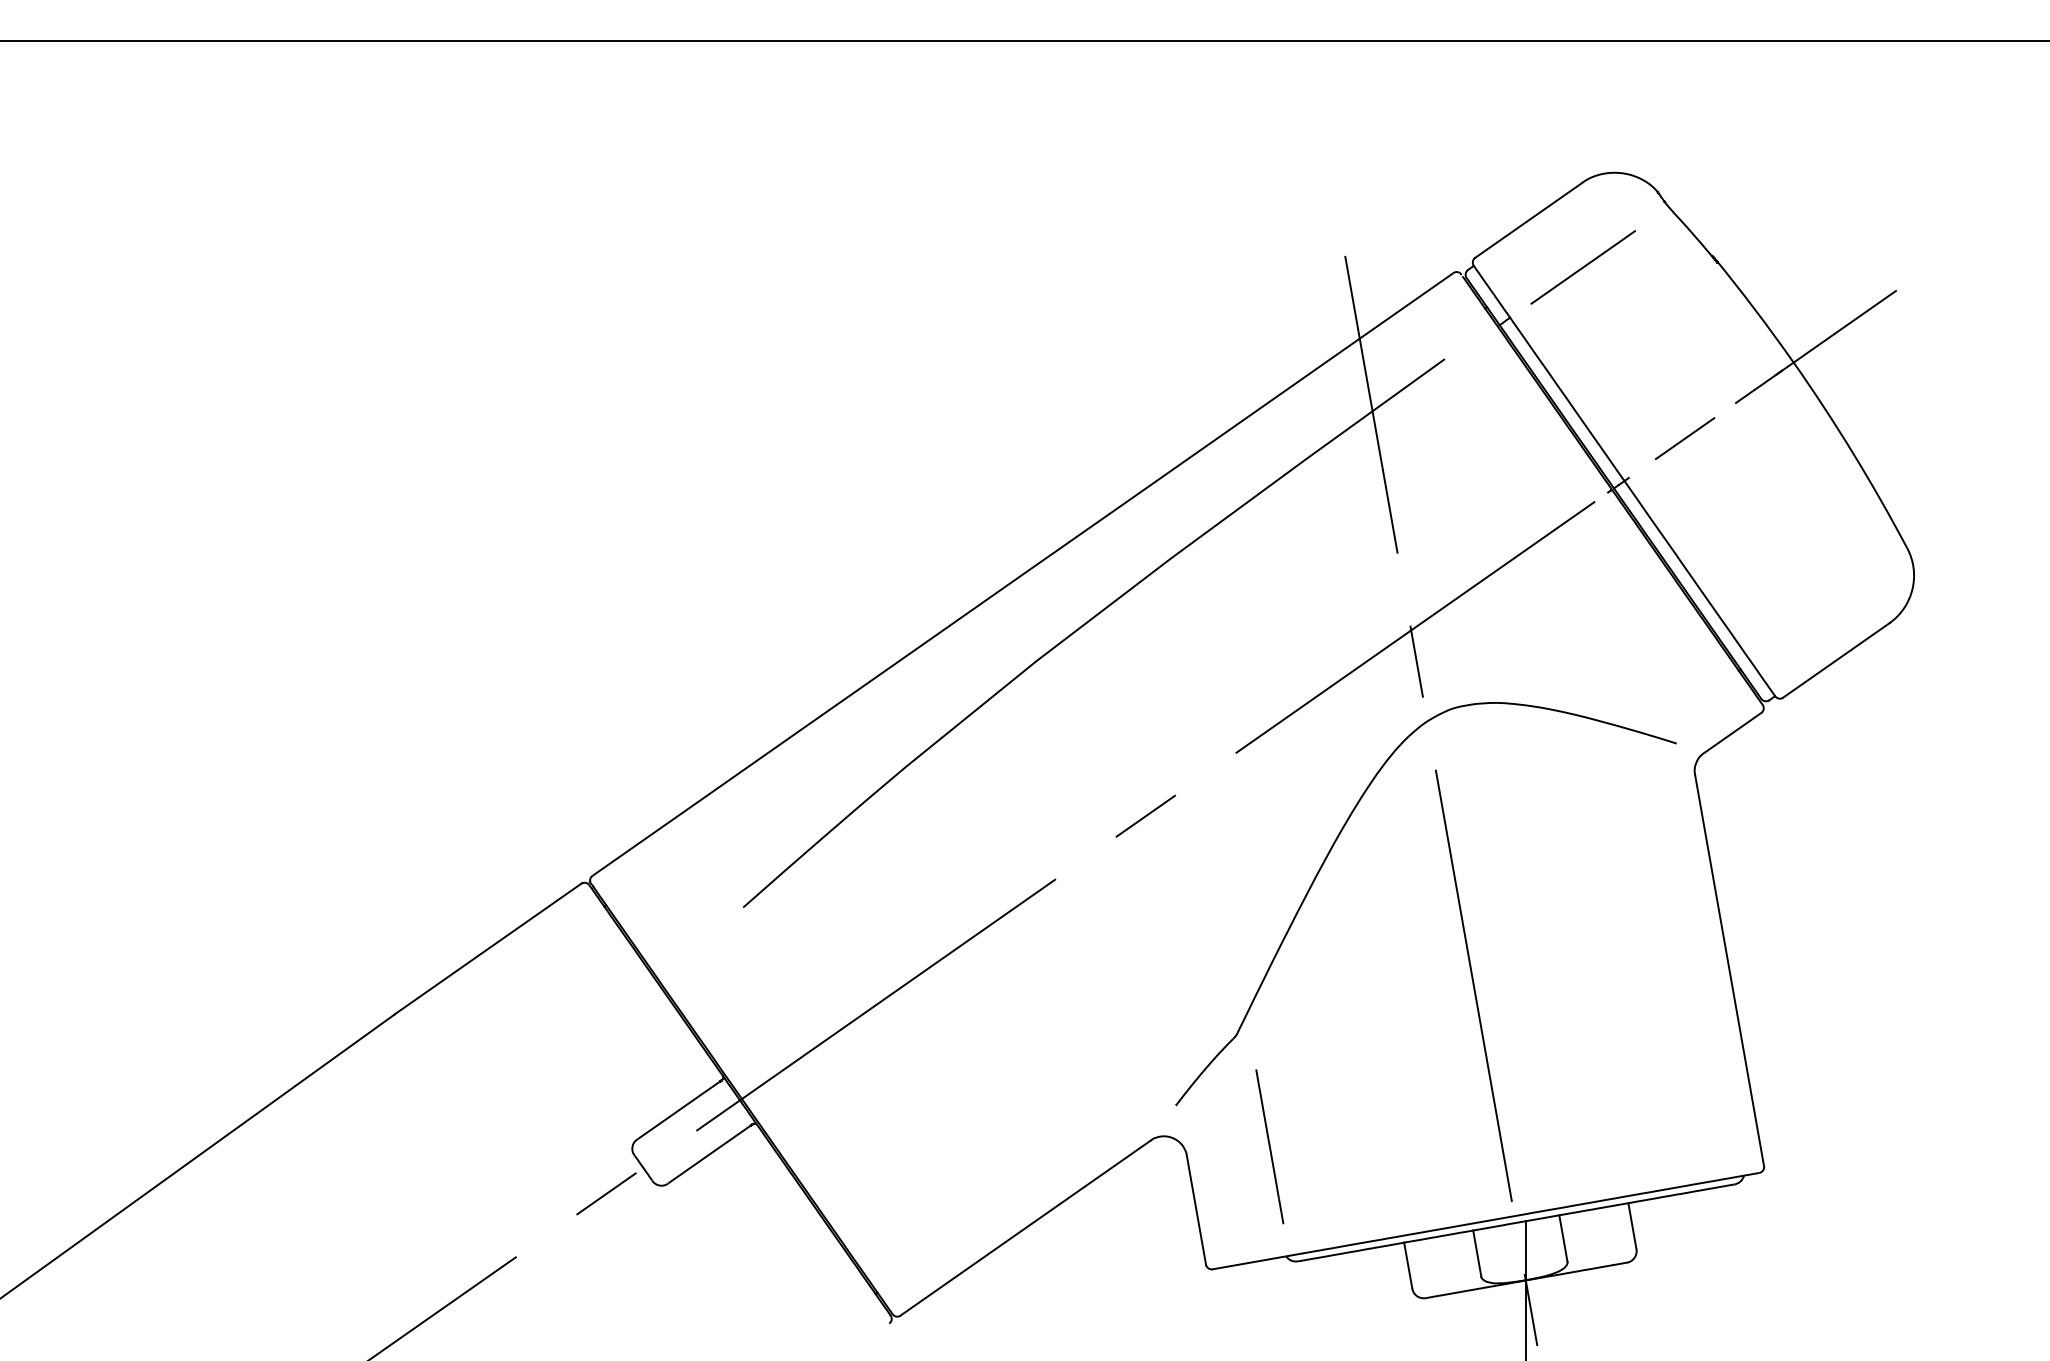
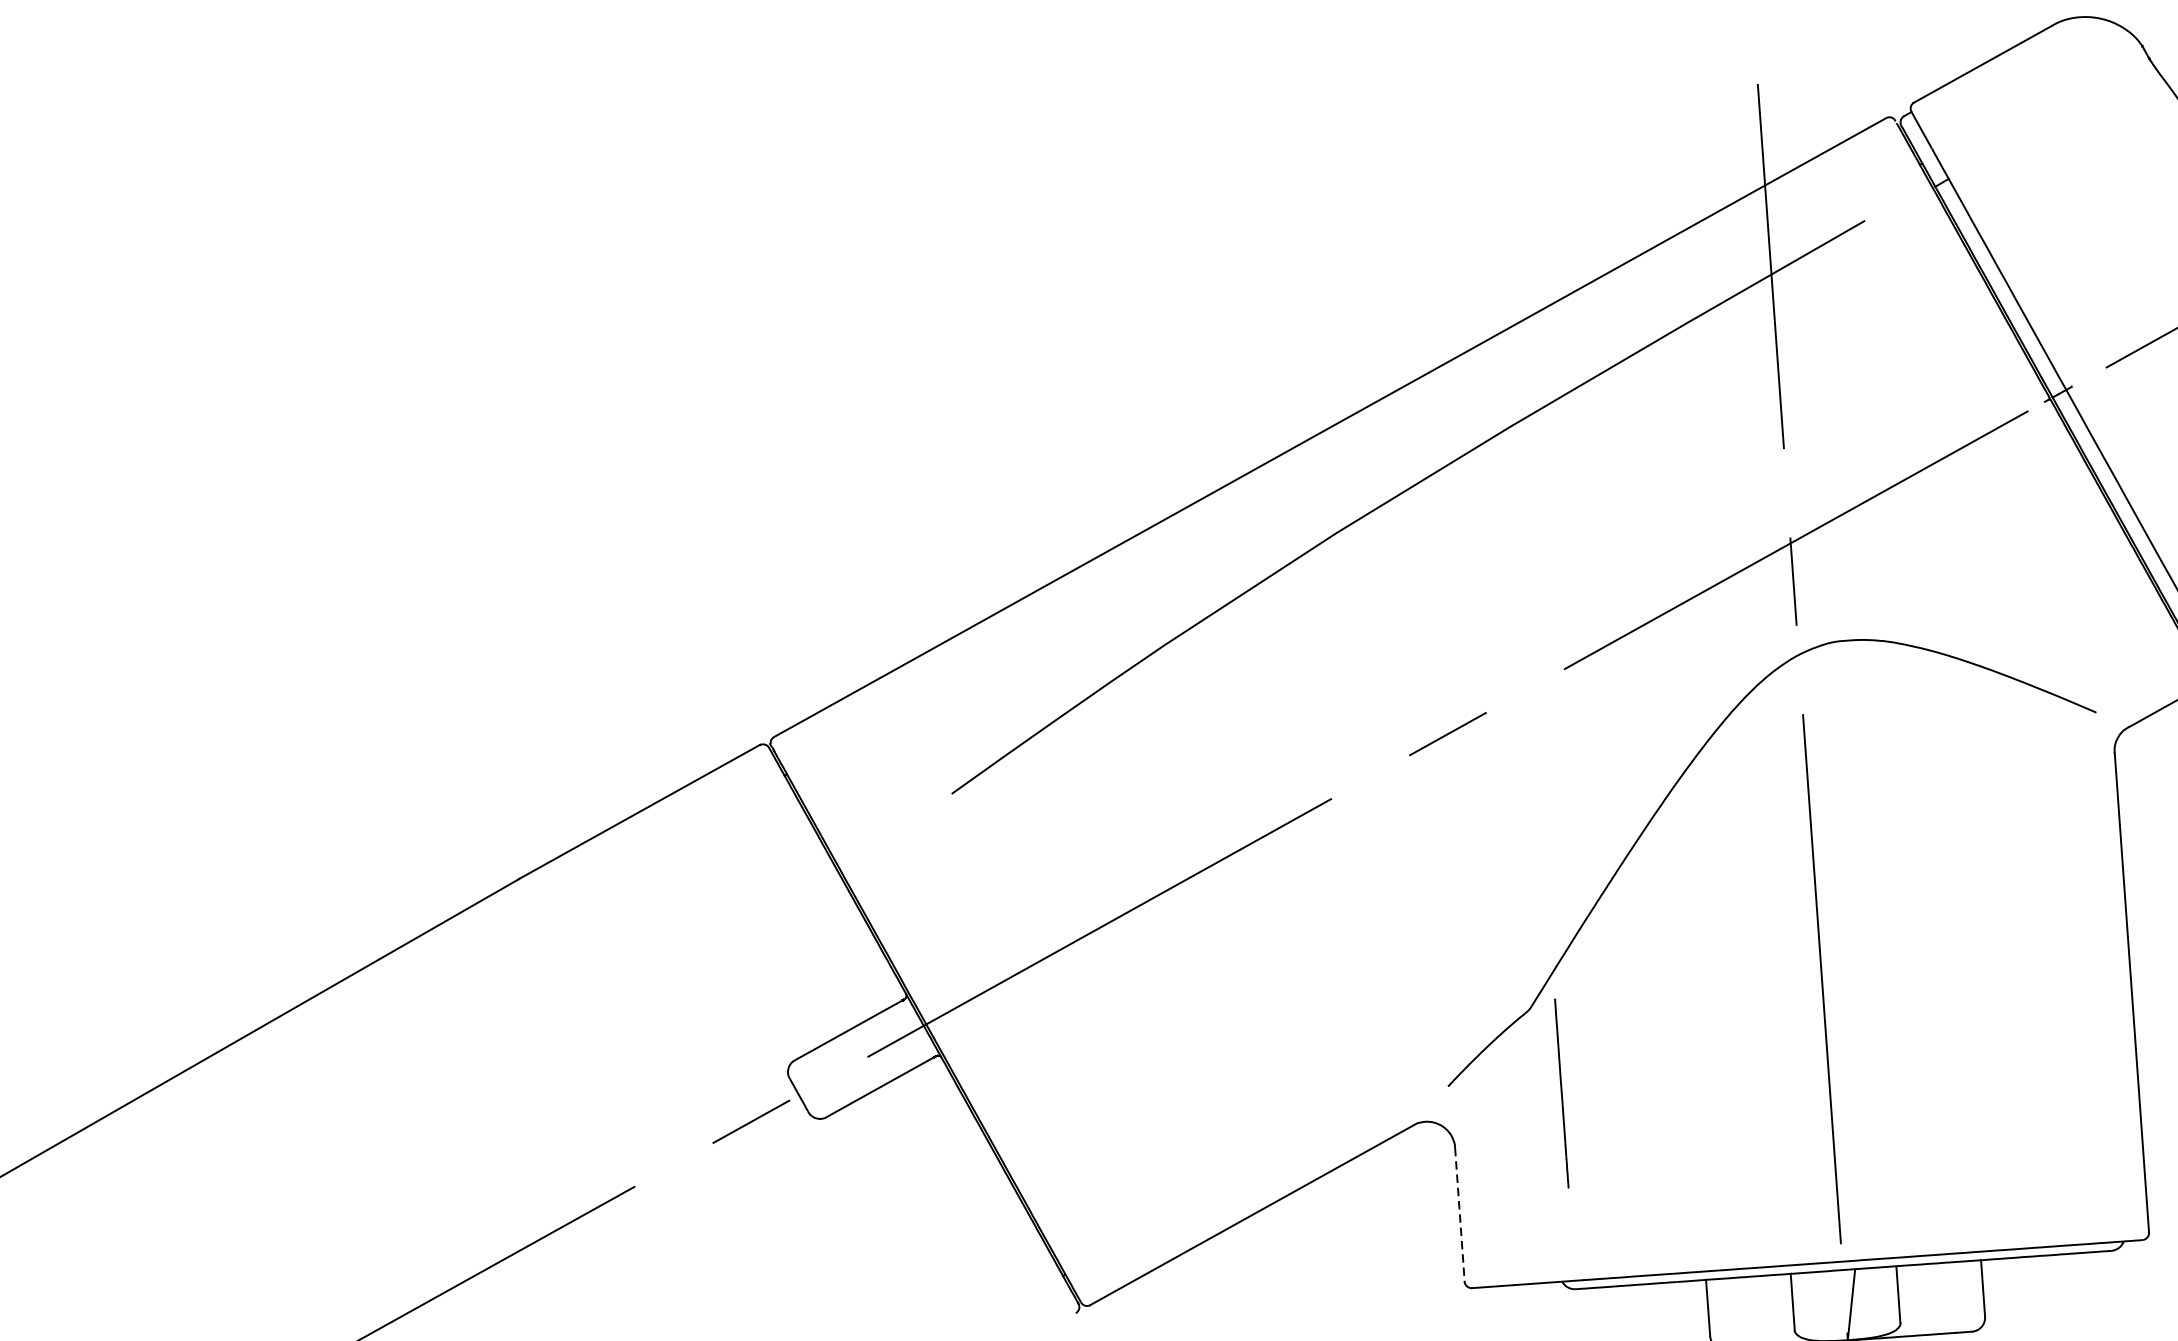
line: (1582, 267) -> (2042, 127), removed
line: (1269, 1146) -> (1561, 1093), moved
line: (1196, 1210) -> (1459, 1215), solid -> dashed

